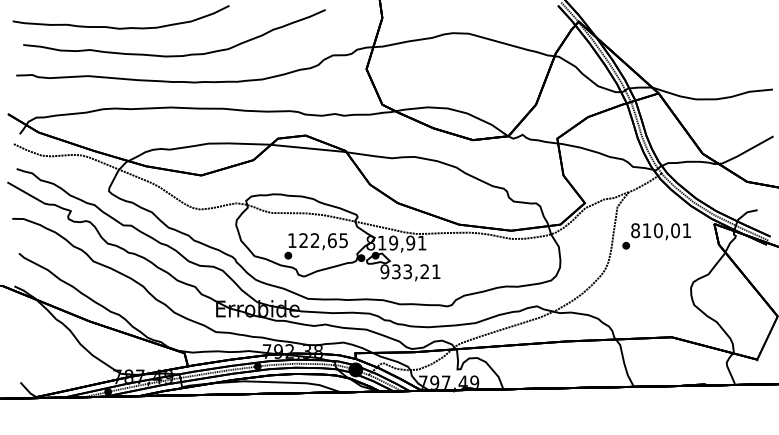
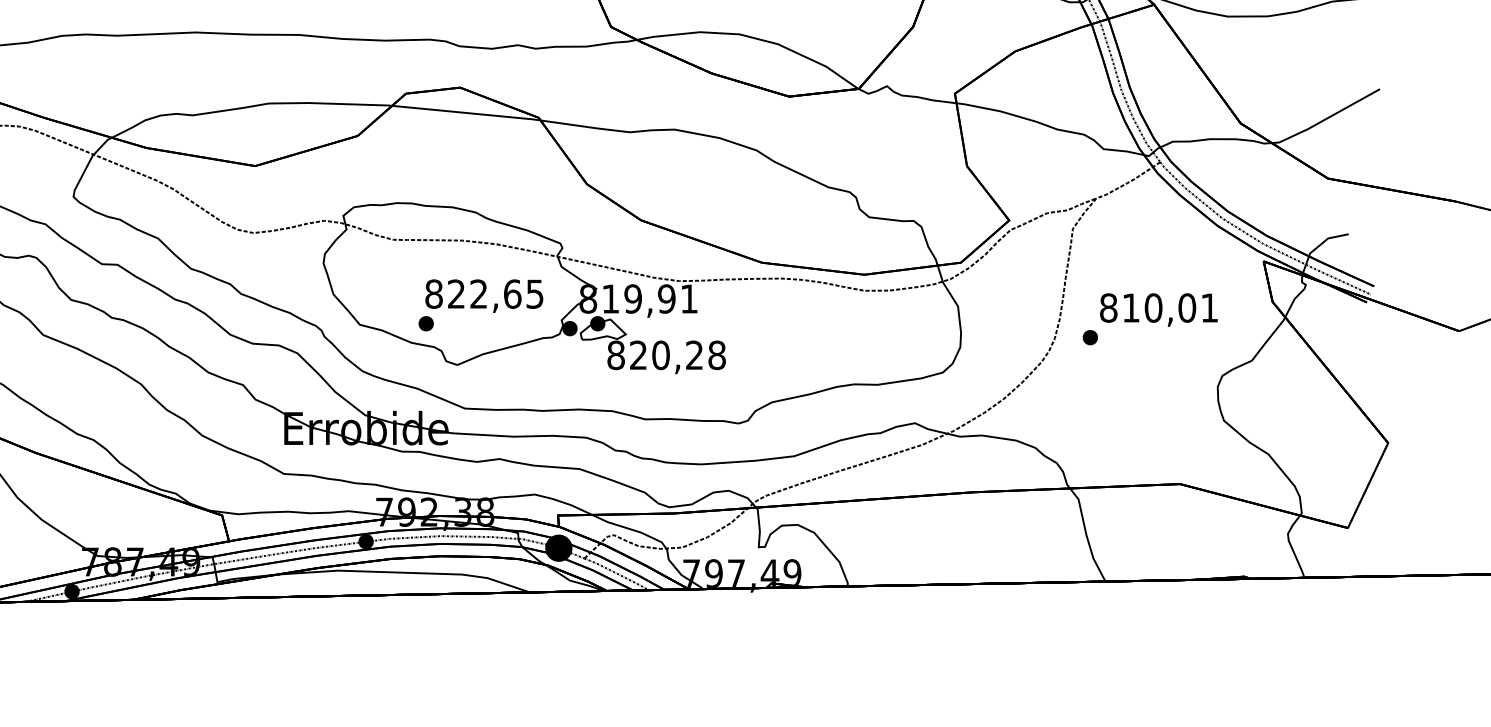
text: (656, 236) -> (1149, 319), moved
text: (292, 240) -> (434, 293), 122,65 -> 822,65
text: (410, 271) -> (666, 354), 933,21 -> 820,28

